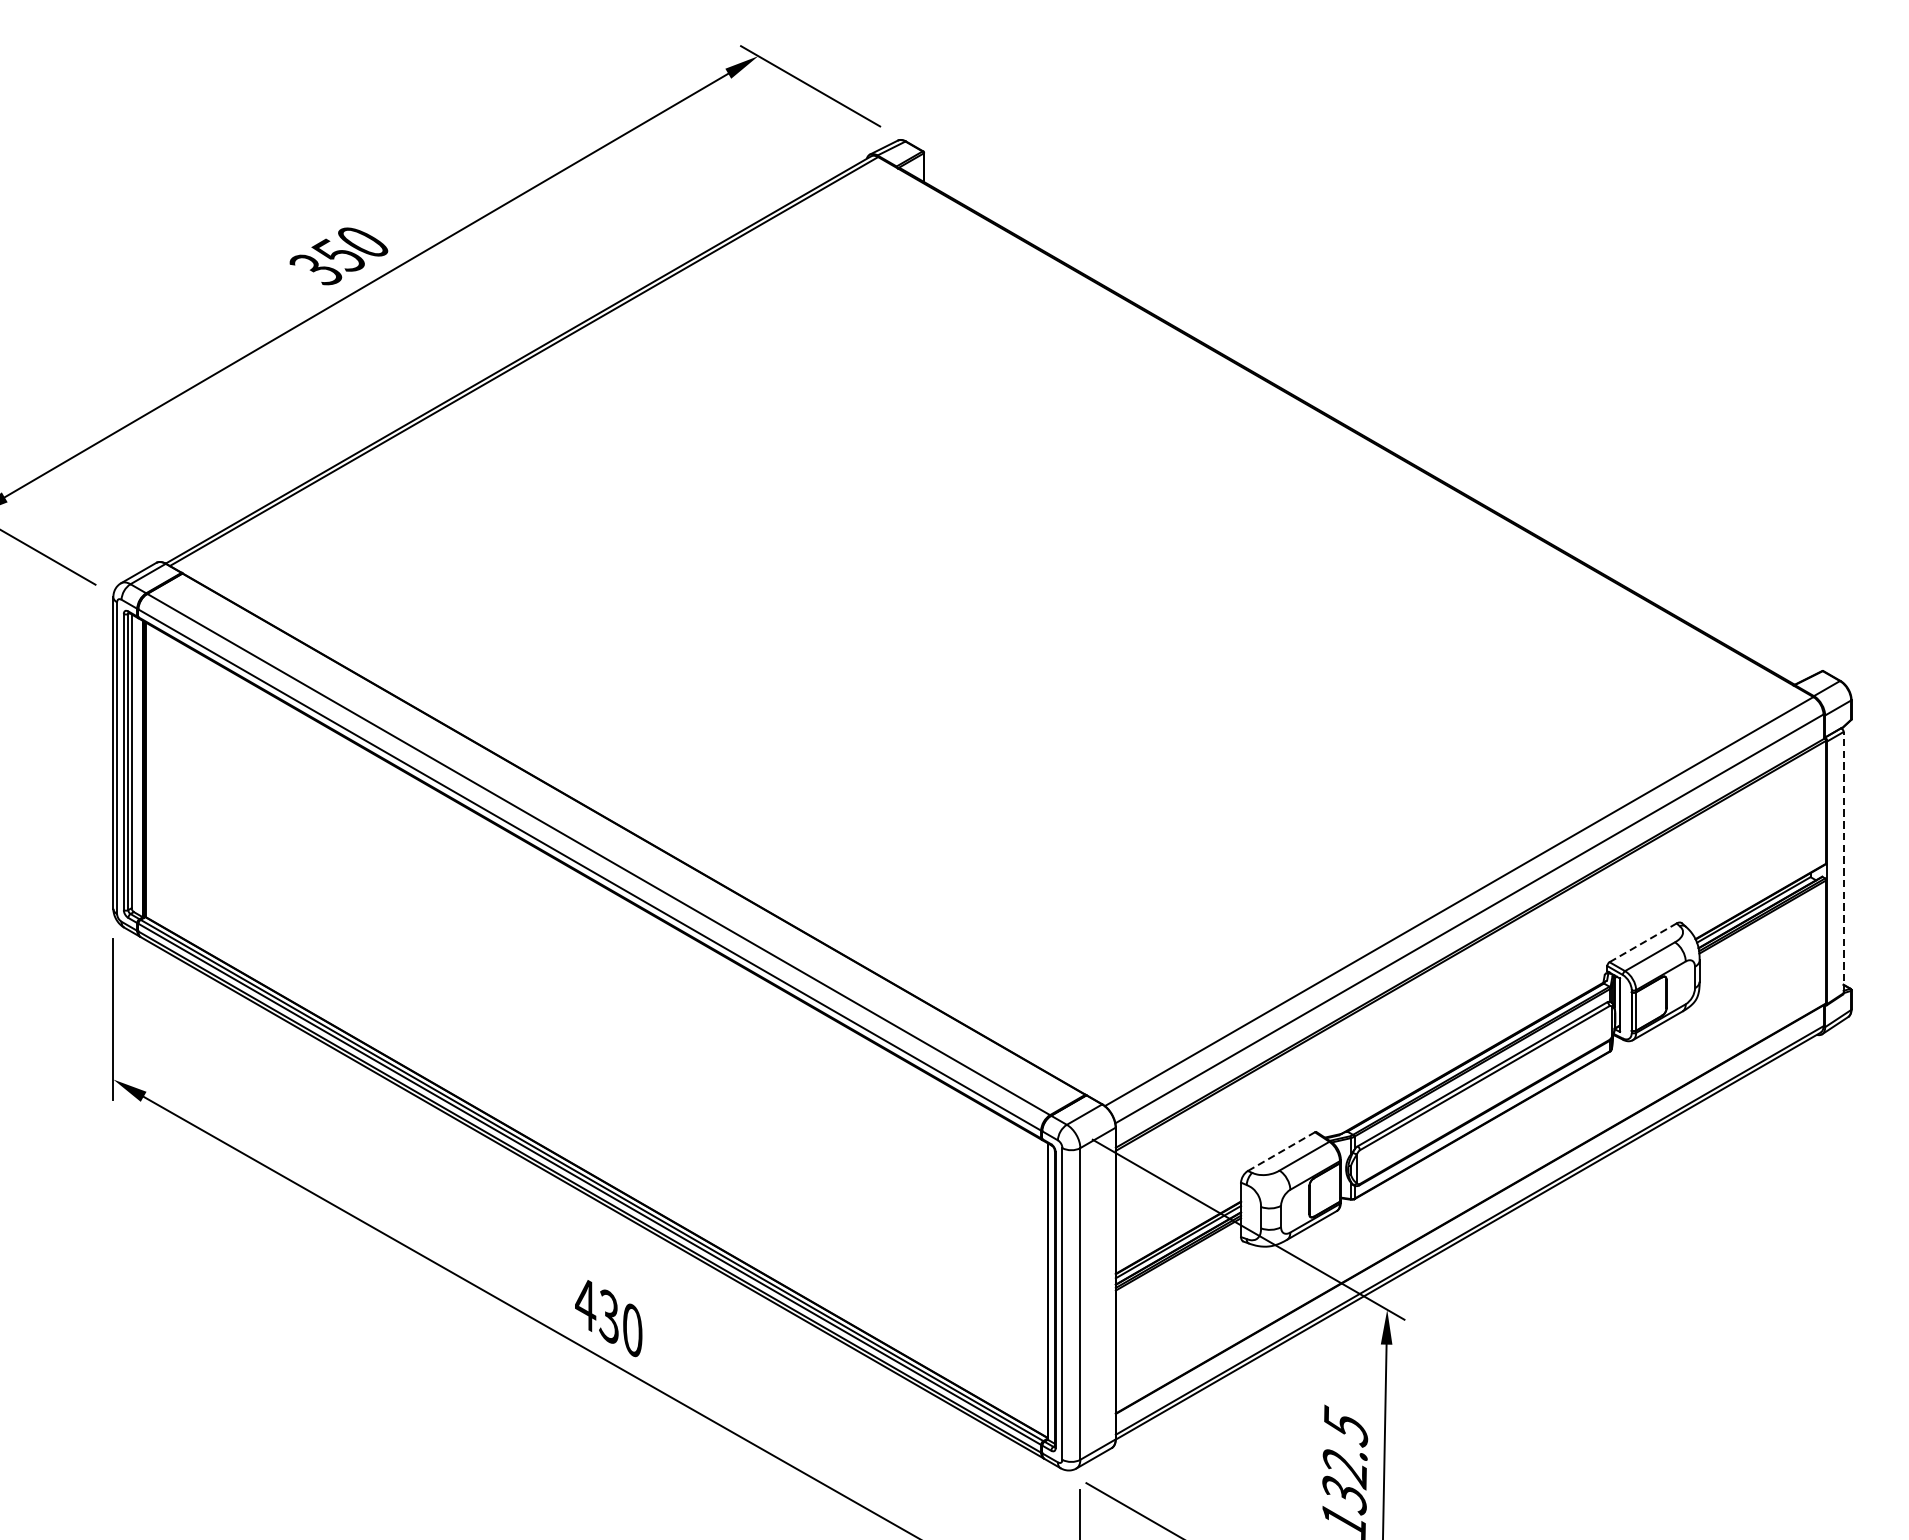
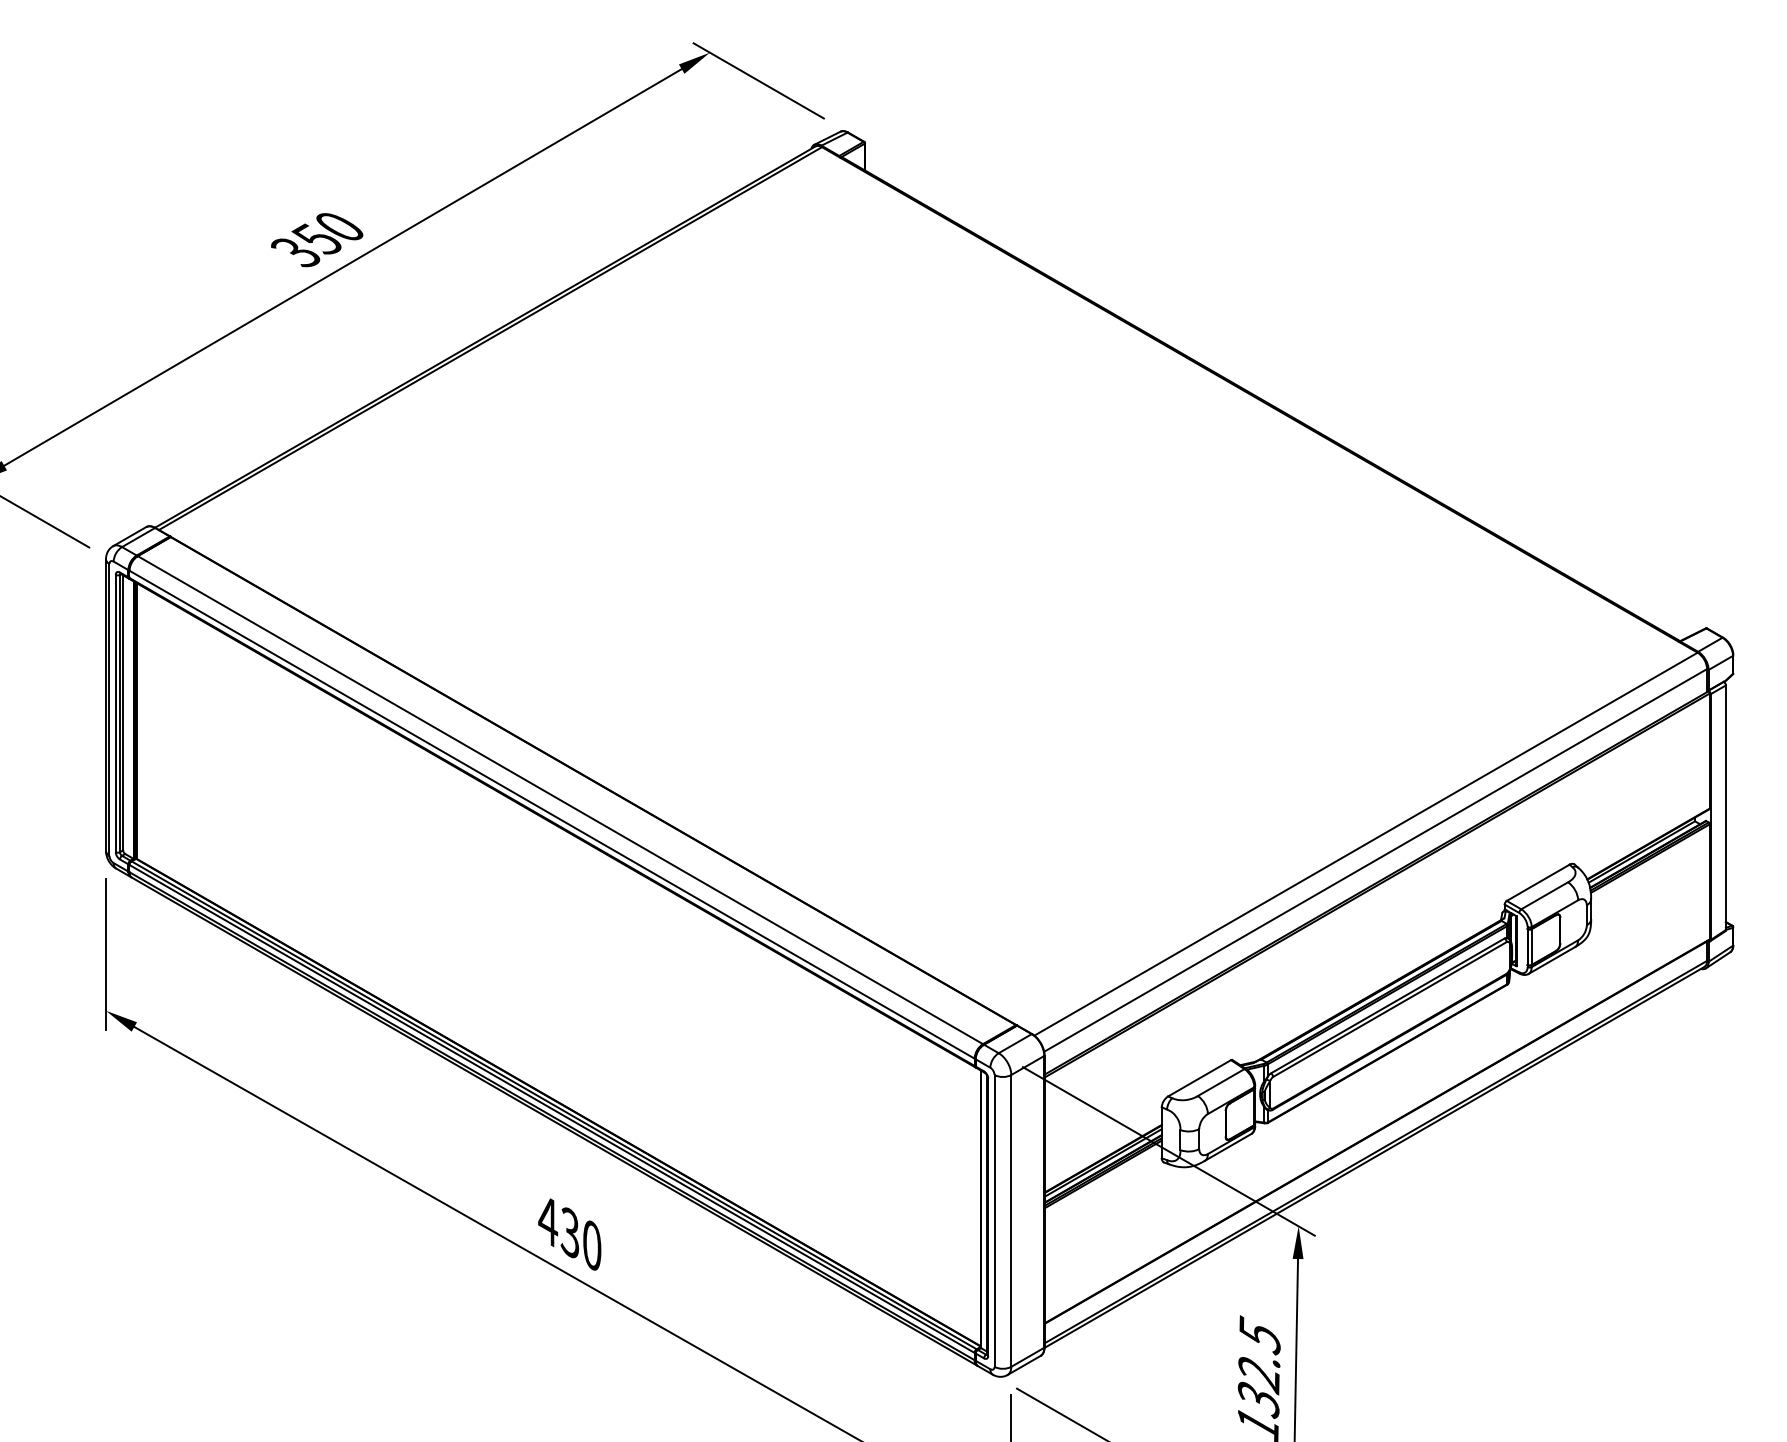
line: (1843, 862) -> (1725, 807), dashed -> solid
line: (1643, 942) -> (1538, 882), dashed -> solid
line: (1282, 1151) -> (1200, 1078), dashed -> solid

